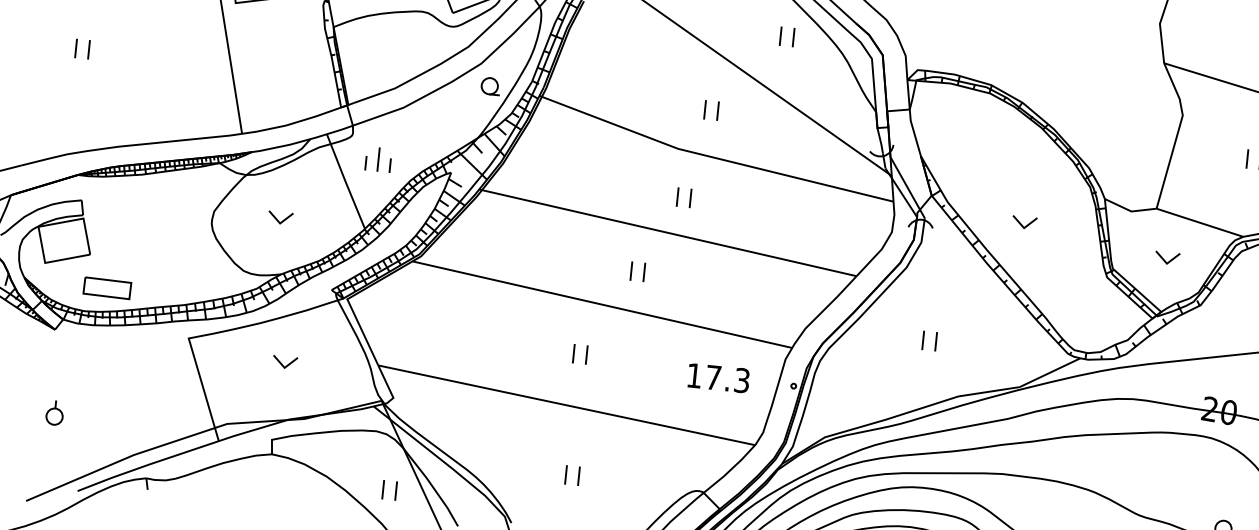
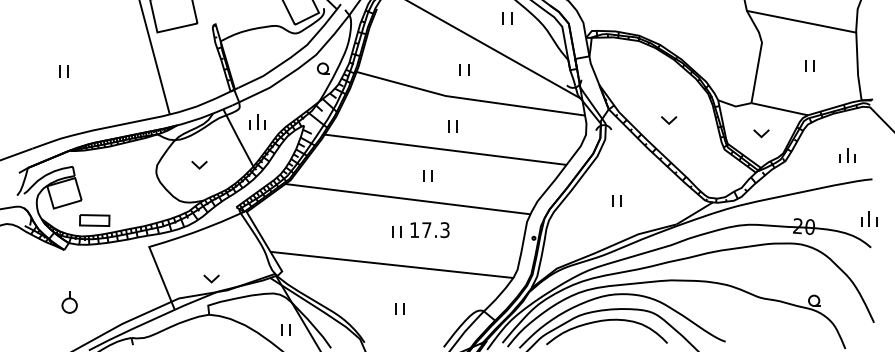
part: (285, 361) -> (211, 278), moved
text: (717, 378) -> (429, 230), moved
part: (54, 412) -> (69, 302), size x1.4

